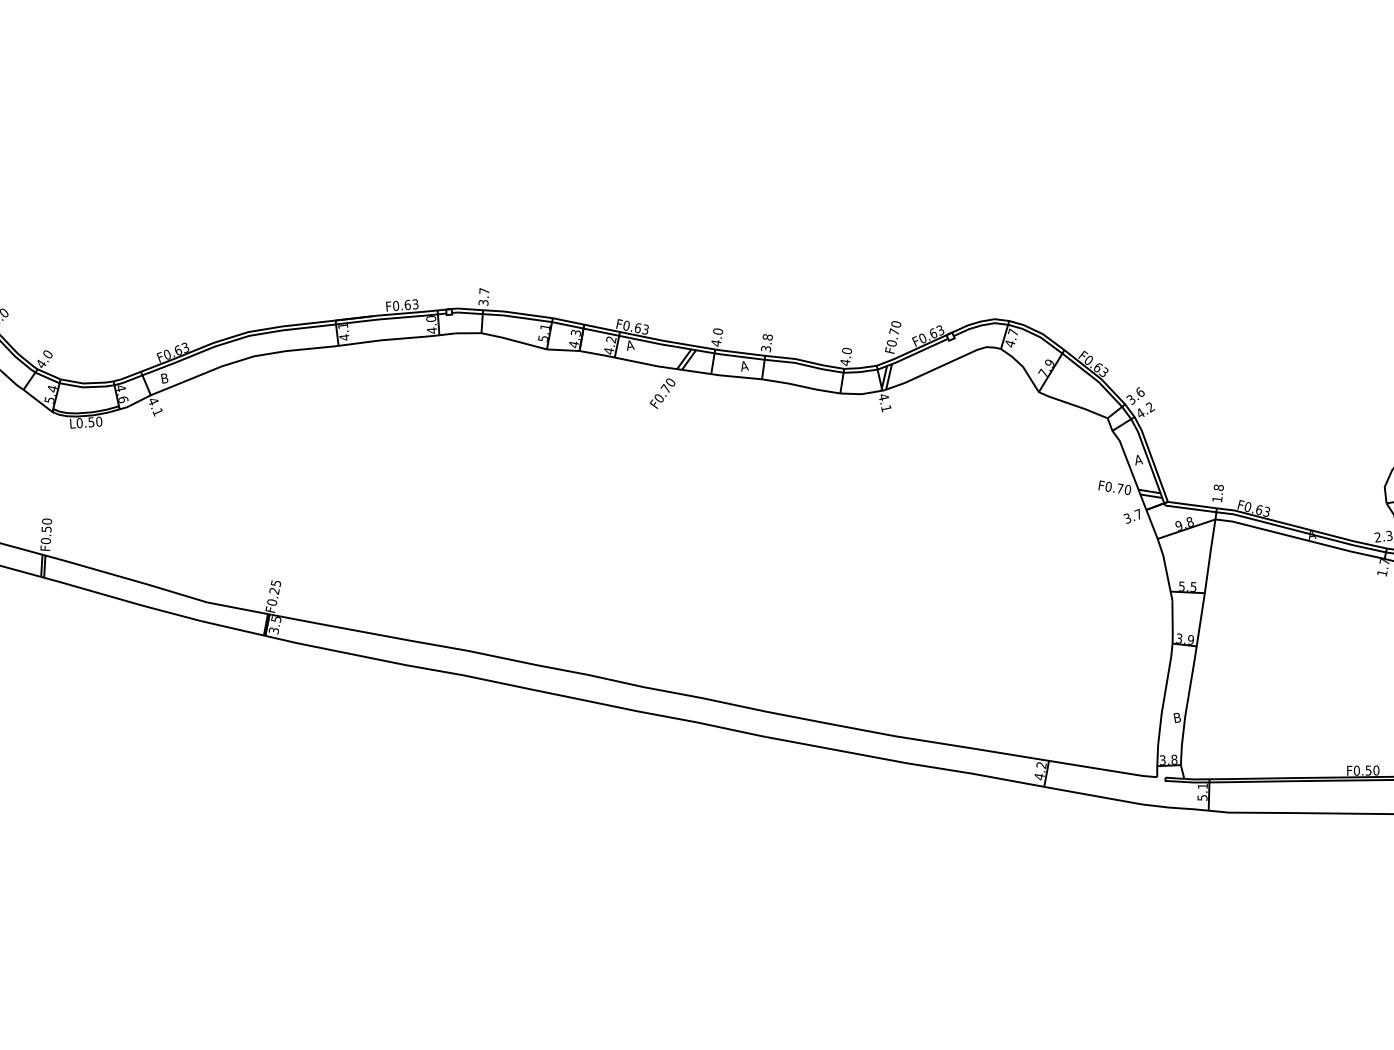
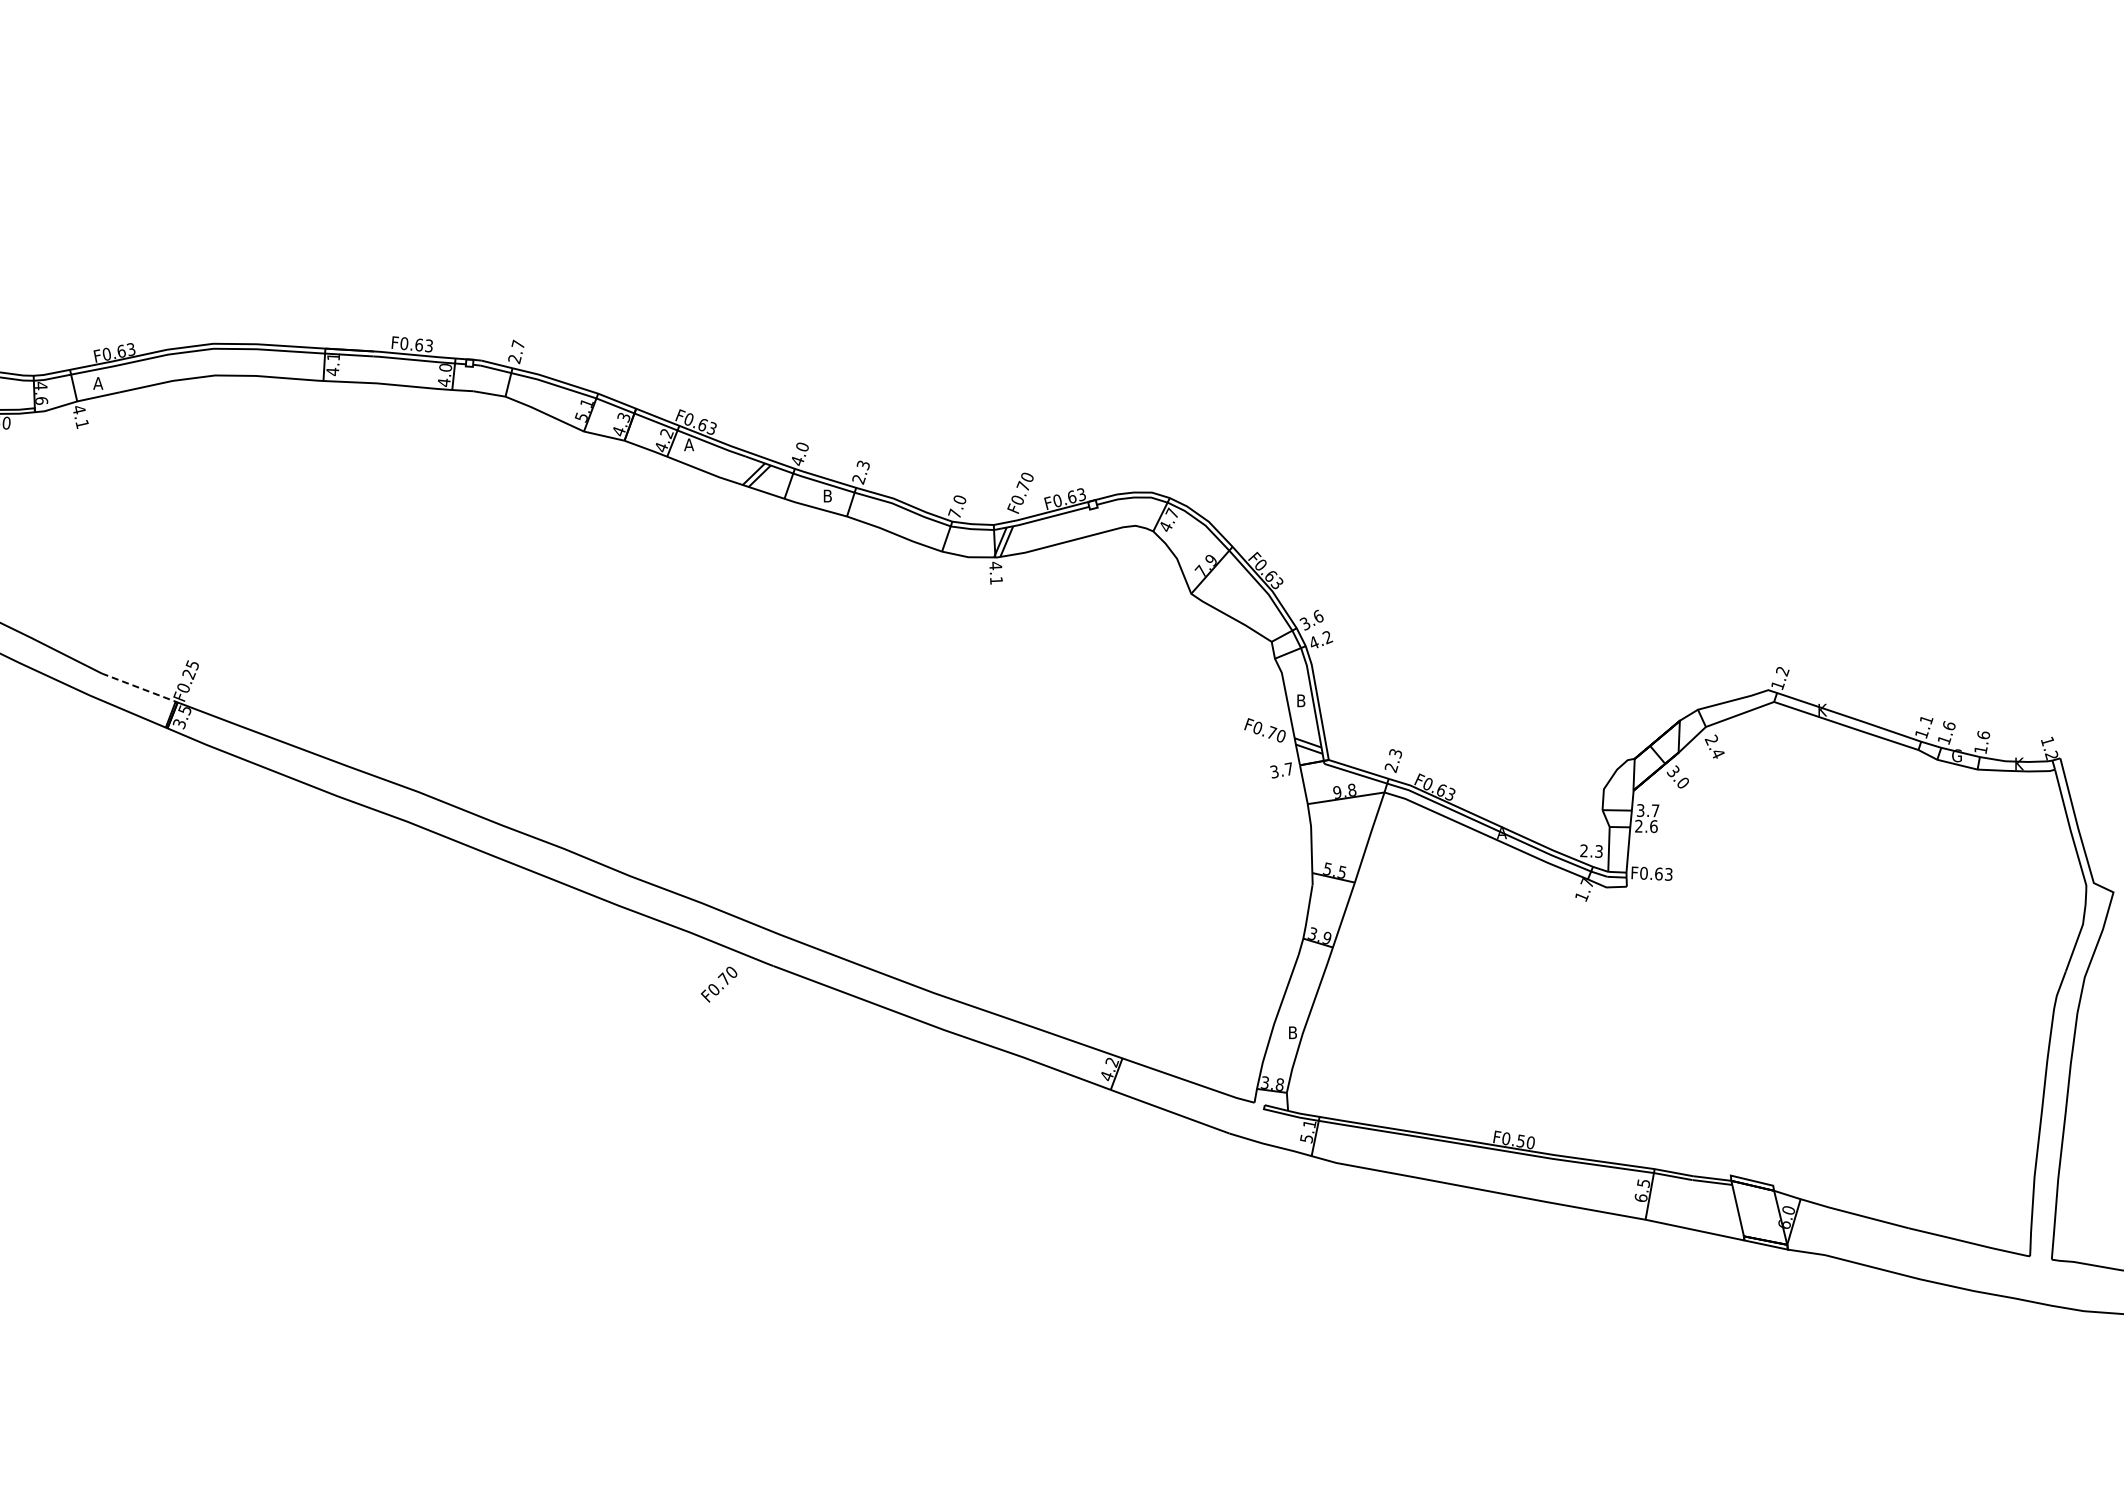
text: (483, 303) -> (514, 359), 3.7 -> 2.7
text: (766, 343) -> (860, 472), 3.8 -> 2.3
text: (844, 362) -> (954, 513), 4.0 -> 7.0
text: (744, 365) -> (827, 495), A -> B
text: (164, 378) -> (98, 383), B -> A
text: (662, 393) -> (718, 984), moved
text: (1138, 459) -> (1301, 700), A -> B
text: (1218, 493) -> (1393, 760), 1.8 -> 2.3
line: (239, 608) -> (141, 688), solid -> dashed

